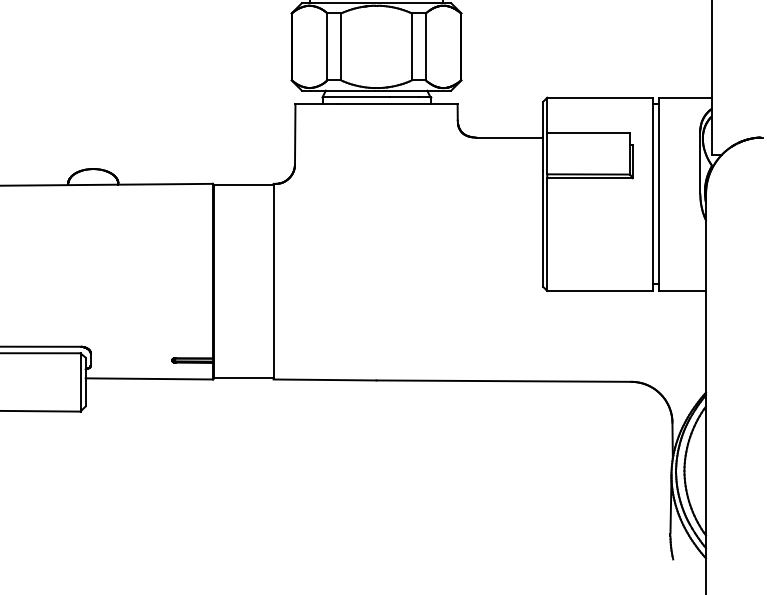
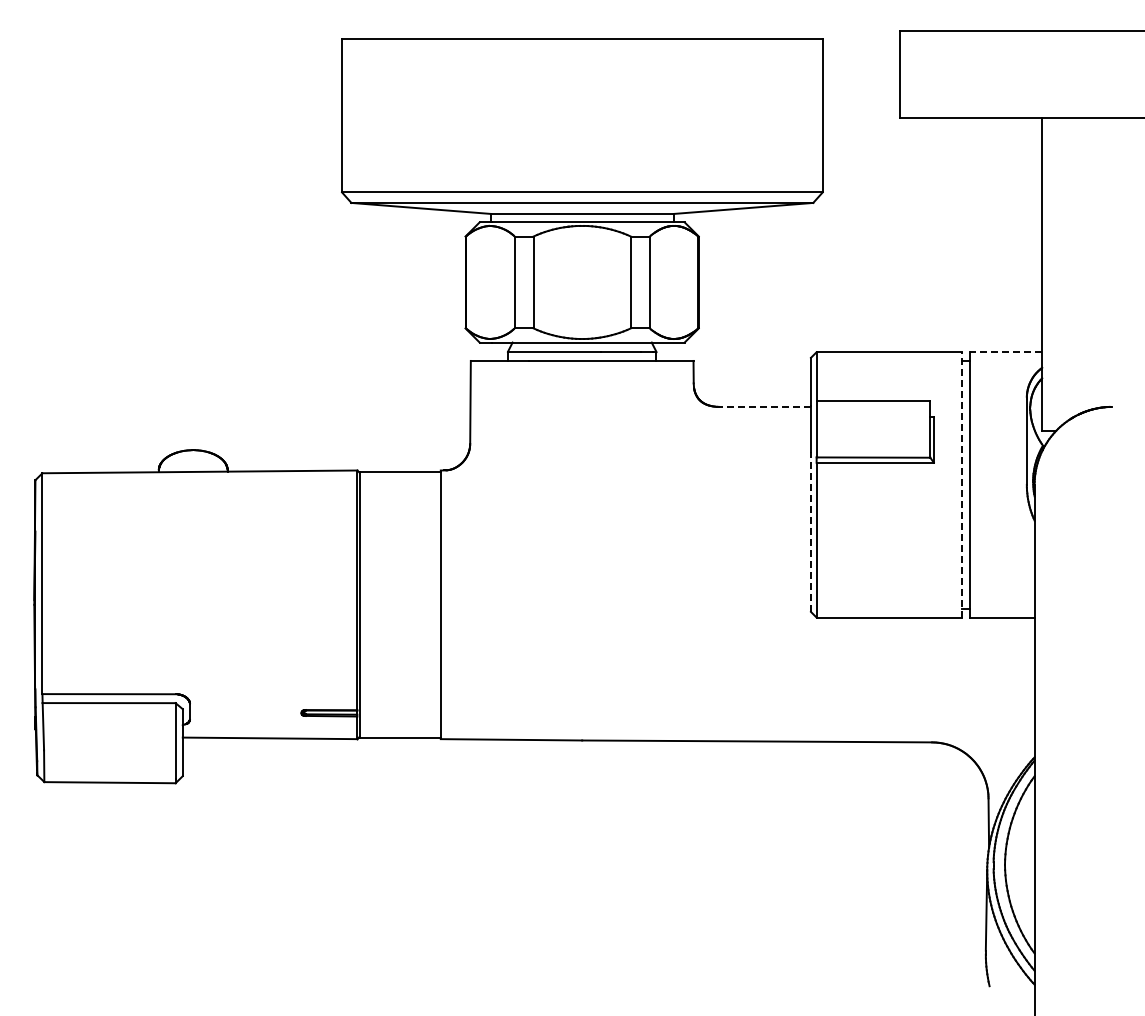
line: (684, 97) -> (1005, 351), solid -> dashed
line: (510, 137) -> (765, 406), solid -> dashed
line: (653, 194) -> (962, 484), solid -> dashed
line: (542, 229) -> (810, 532), solid -> dashed

